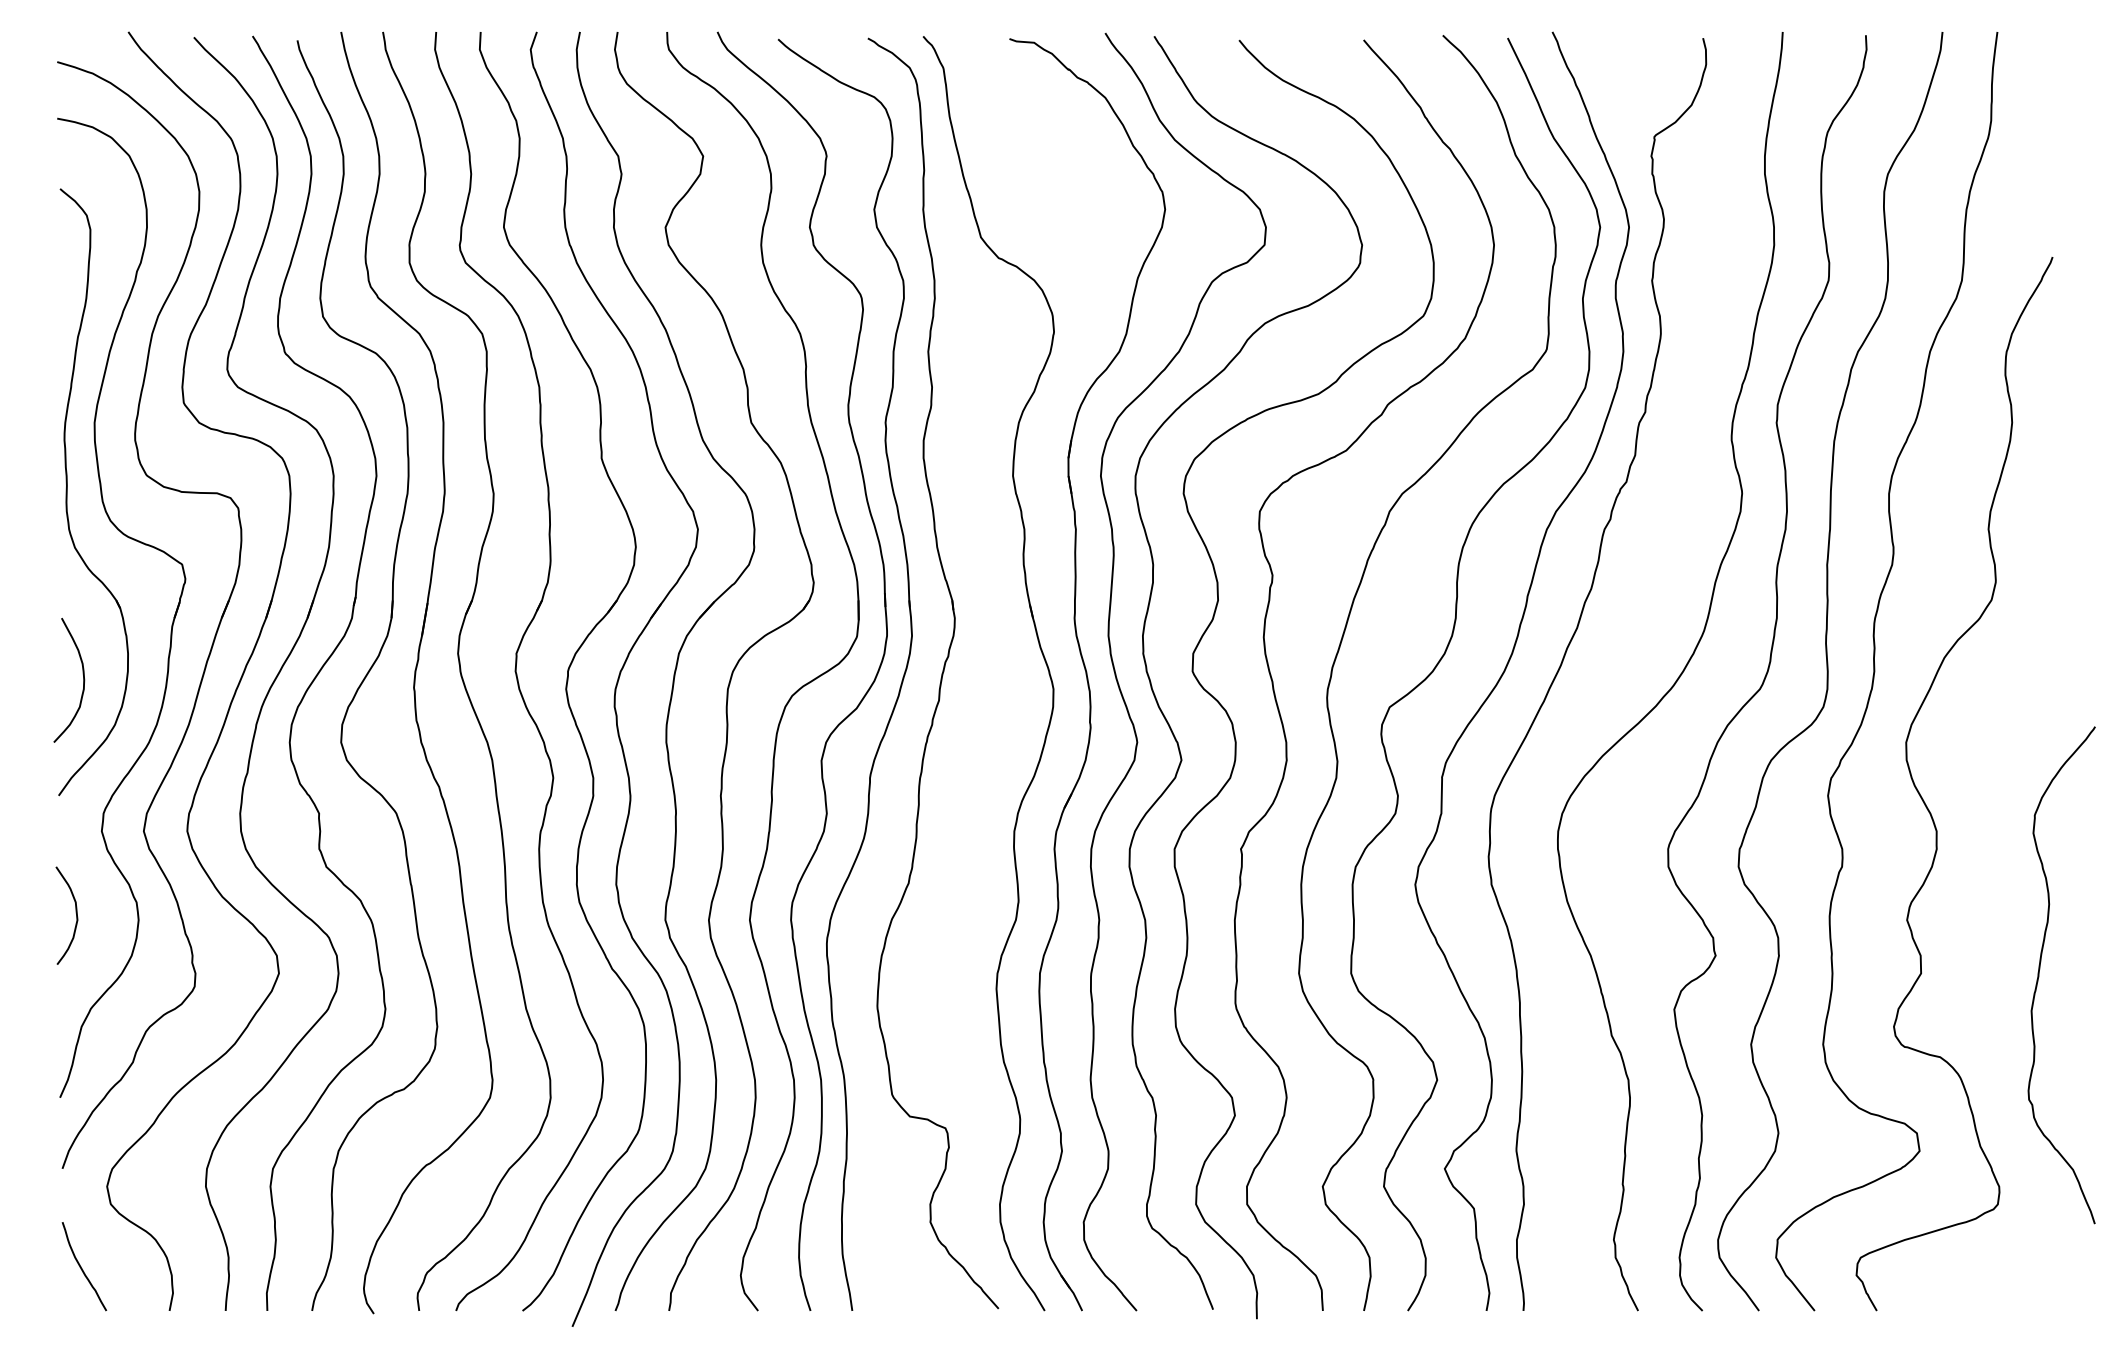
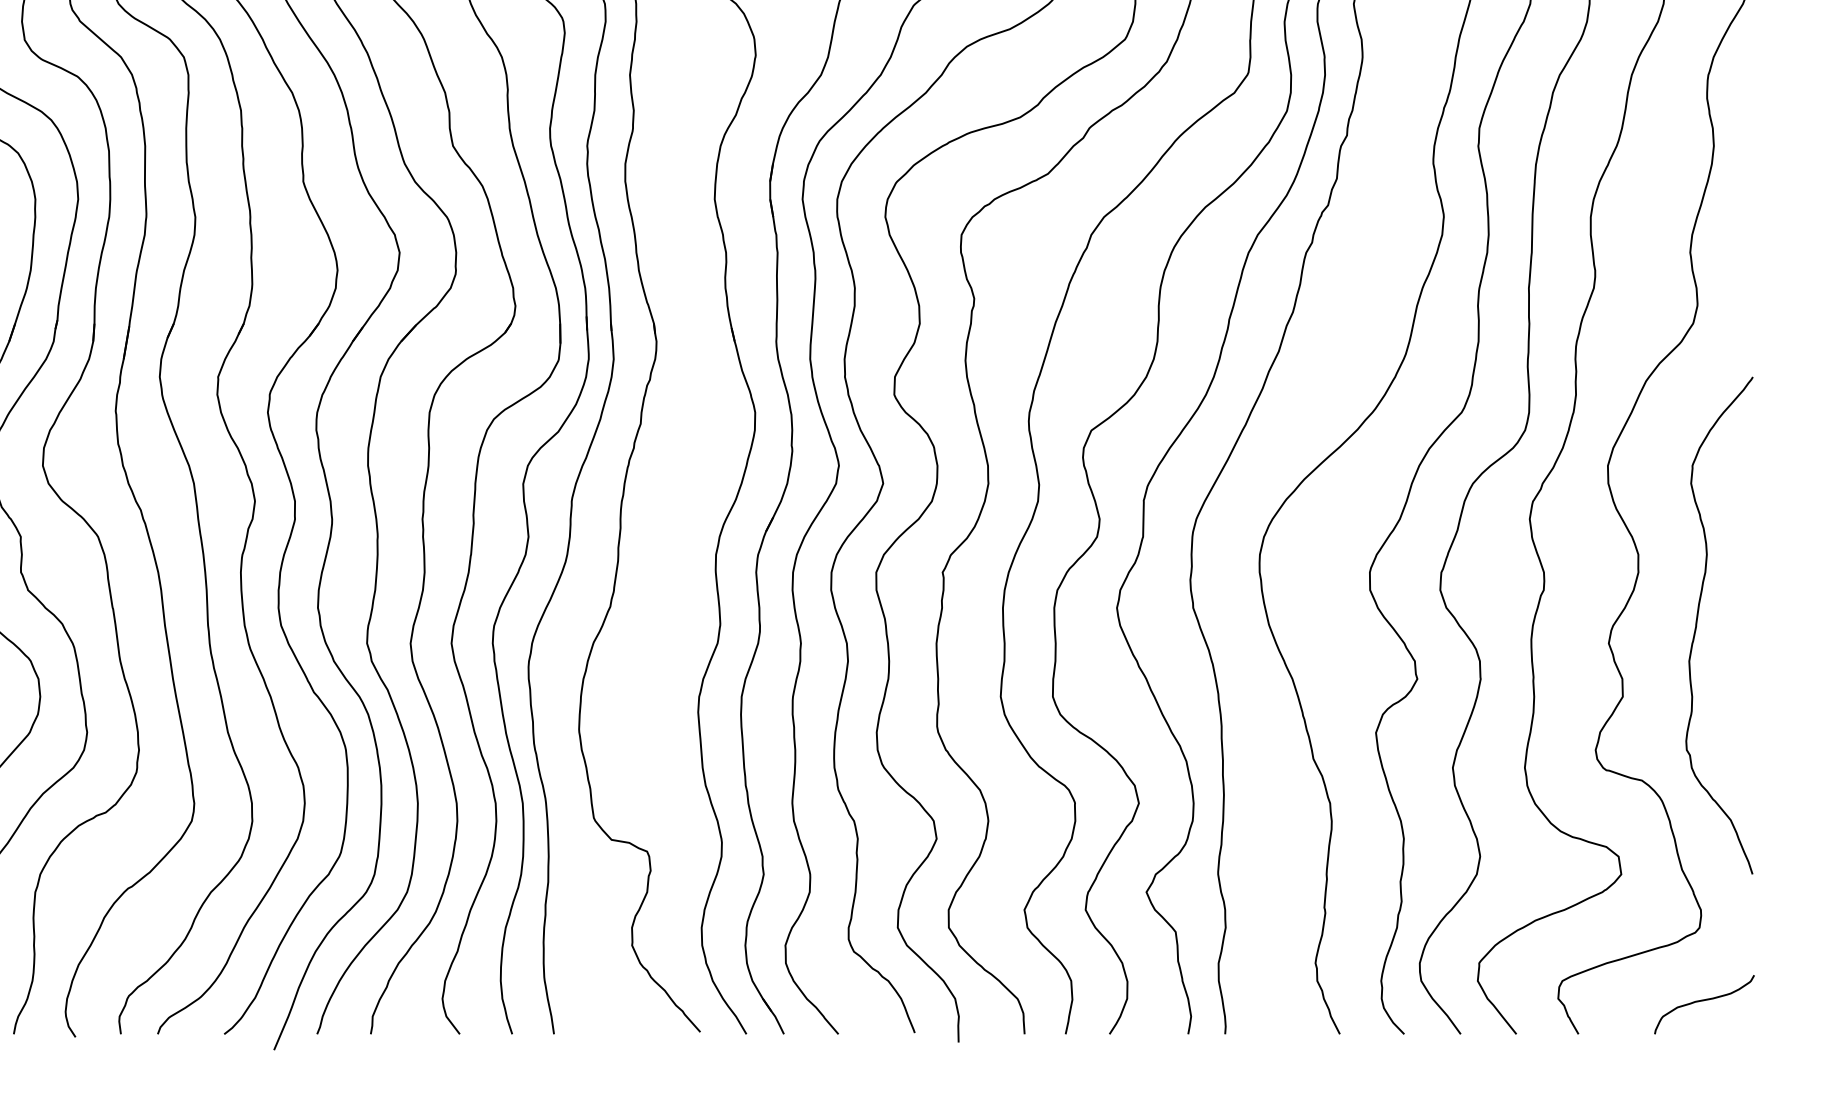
curve: (2040, 969) -> (1698, 619), moved
curve: (2000, 1278) -> (1702, 1001), added

